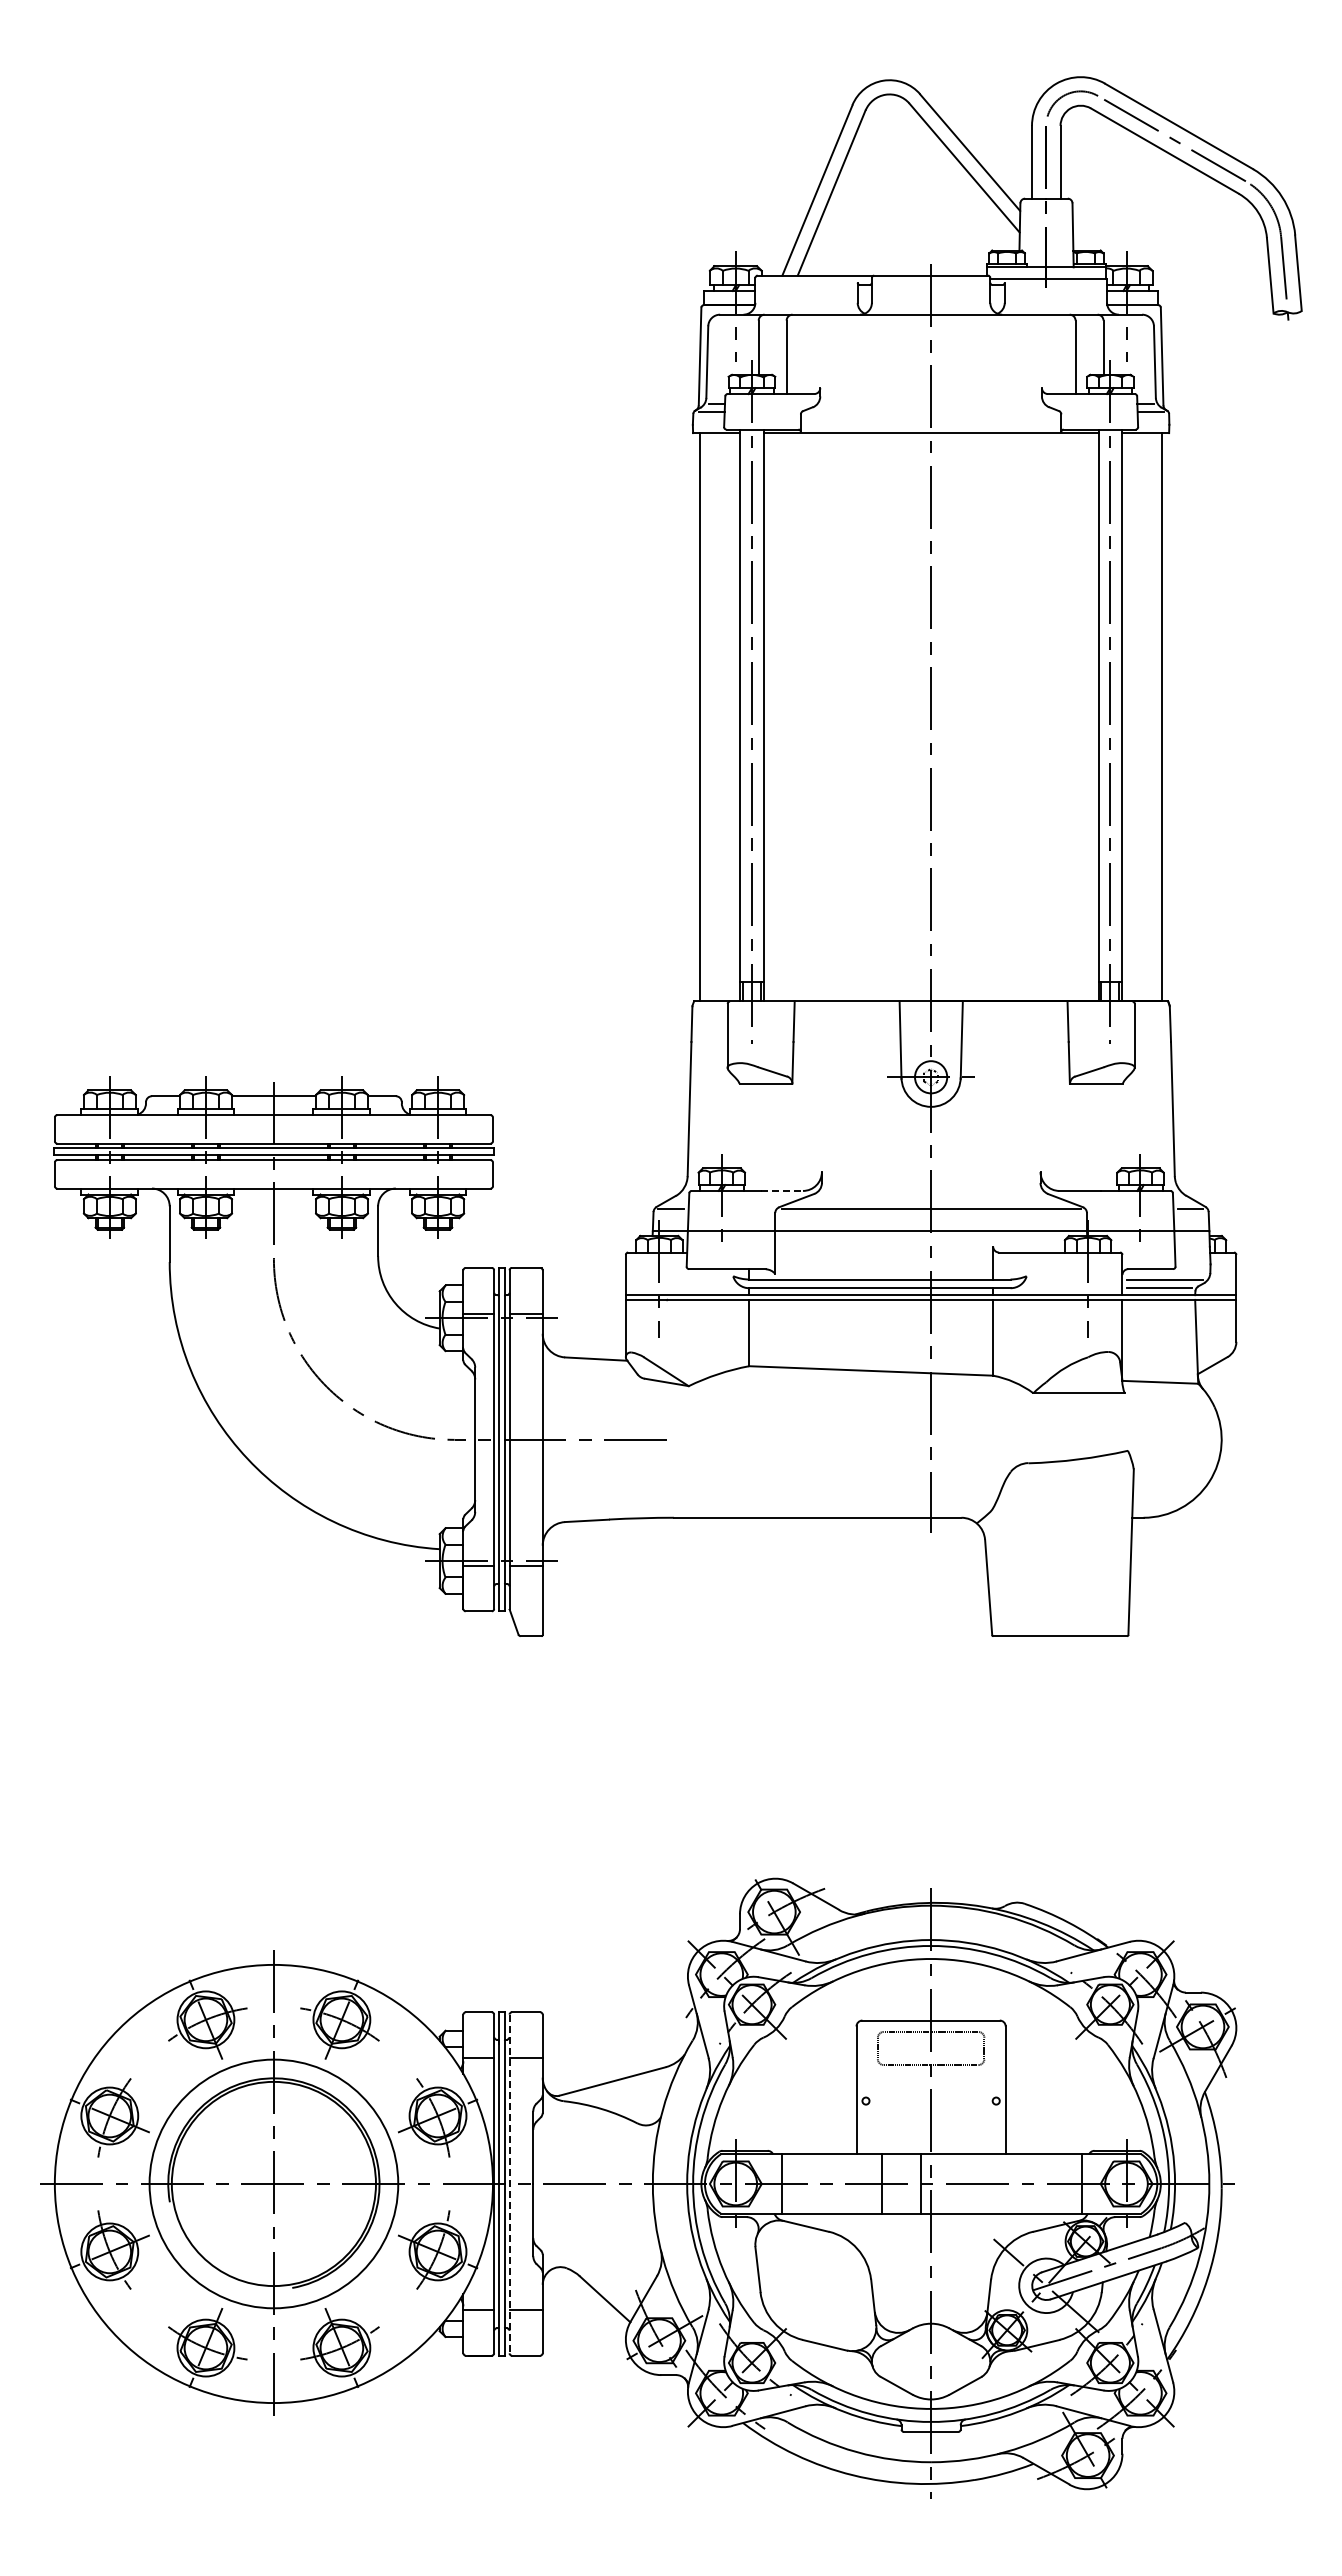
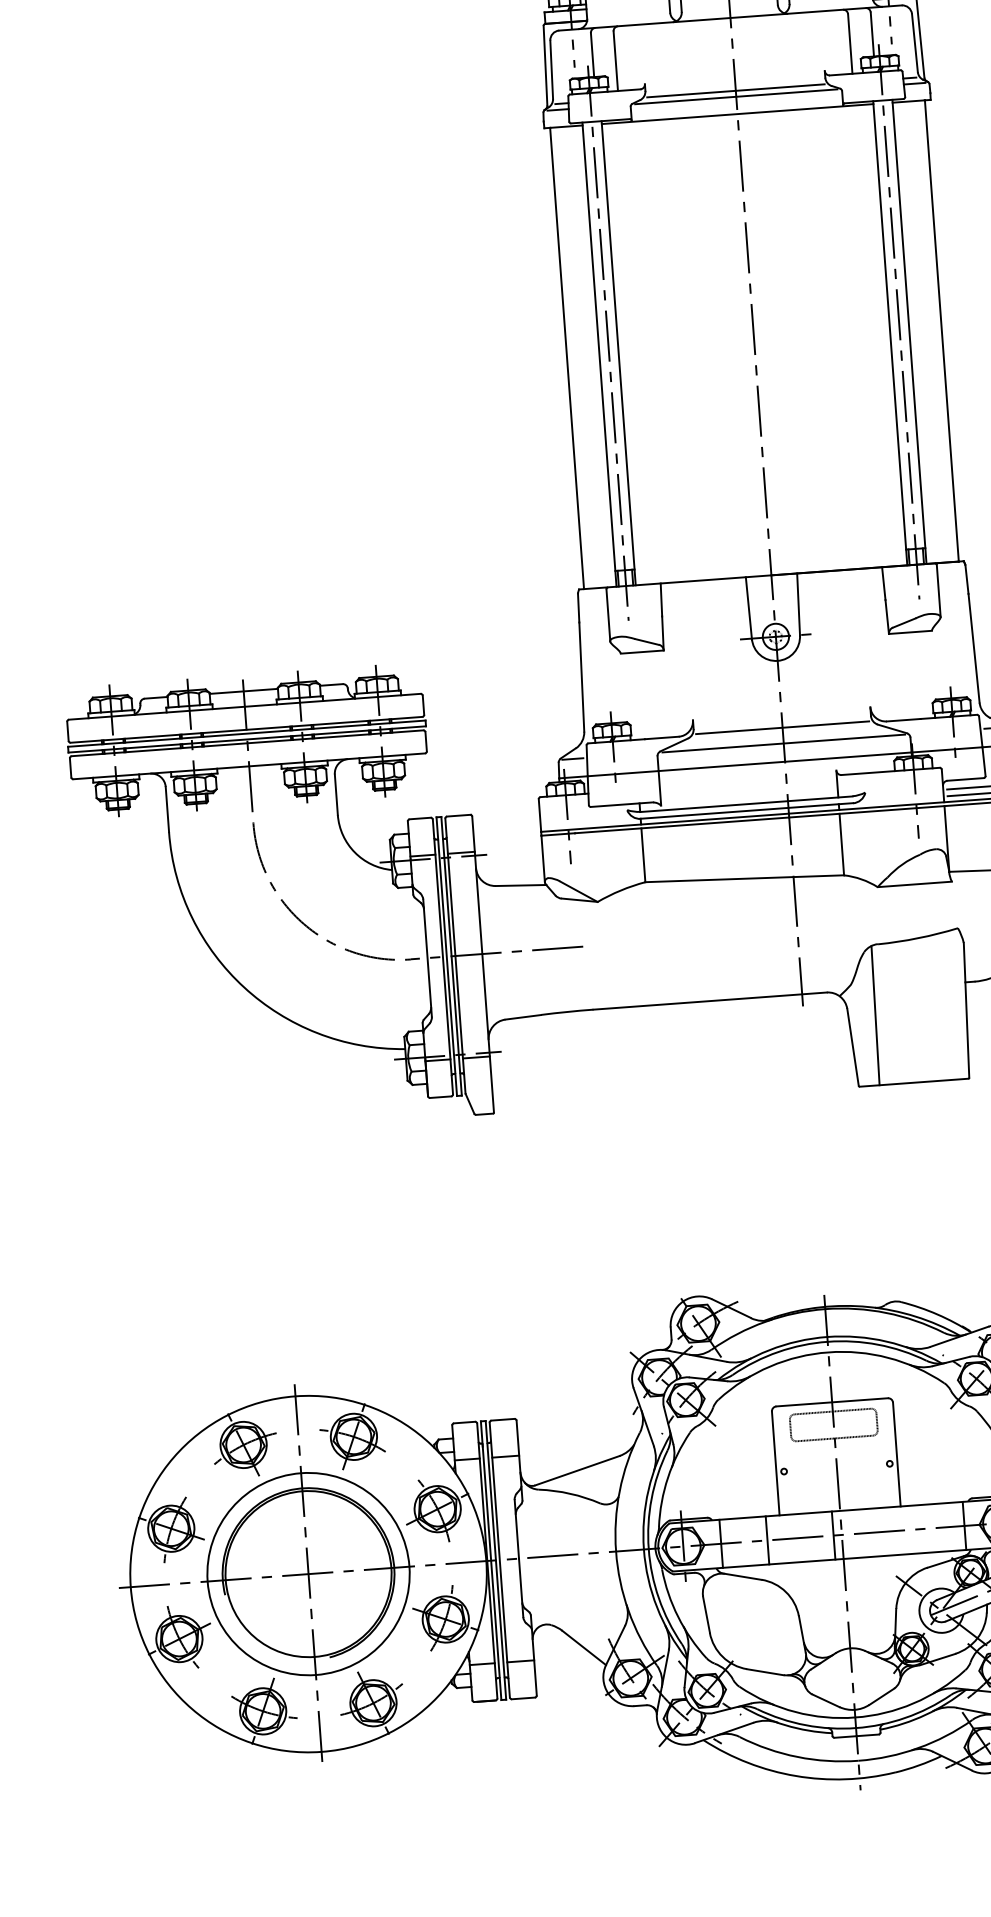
line: (930, 404) -> (735, 90), added
line: (930, 411) -> (735, 96), added
line: (930, 1189) -> (782, 727), added
line: (782, 1190) -> (662, 737), dashed -> solid
line: (1018, 1550) -> (875, 1015), added
line: (882, 2183) -> (767, 1540), moved
line: (509, 2184) -> (499, 1560), dashed -> solid

